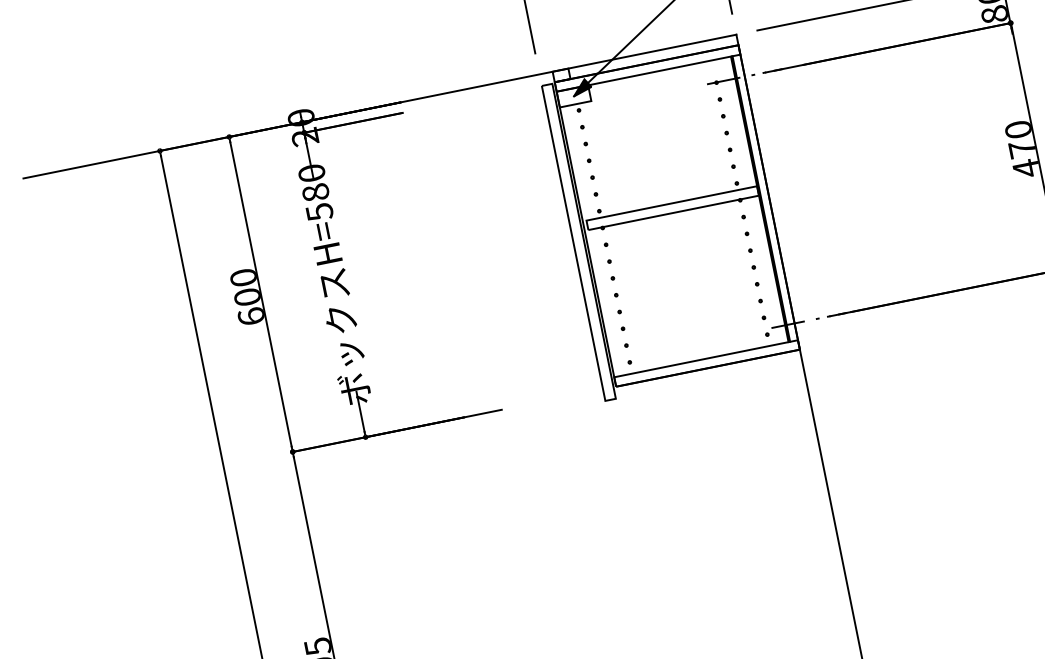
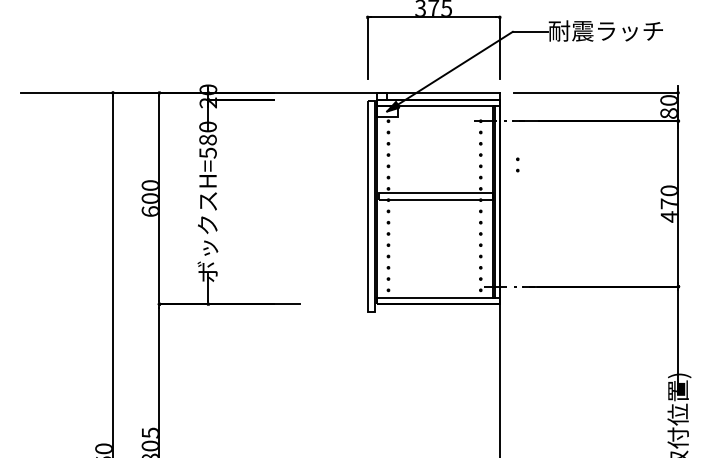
part: (784, 136) -> (517, 164), added

